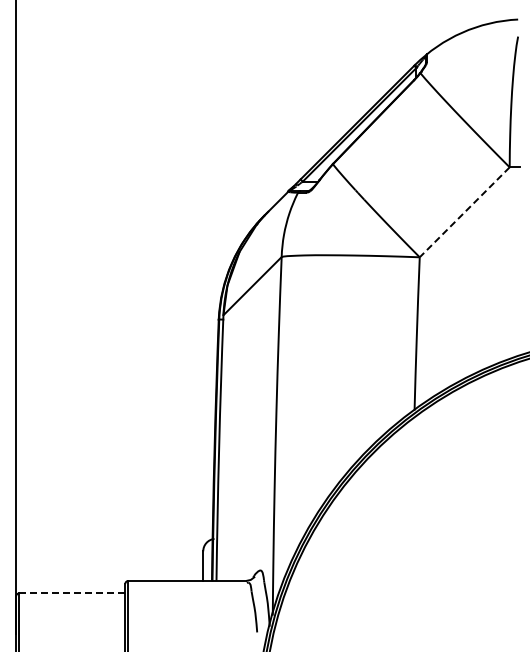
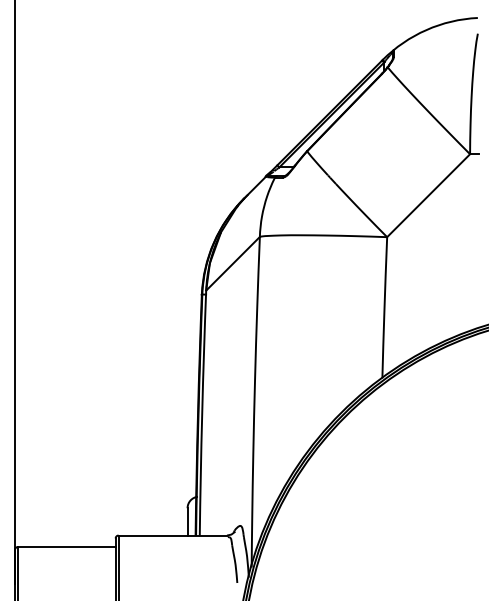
line: (464, 212) -> (428, 195), dashed -> solid
line: (72, 593) -> (67, 547), dashed -> solid

